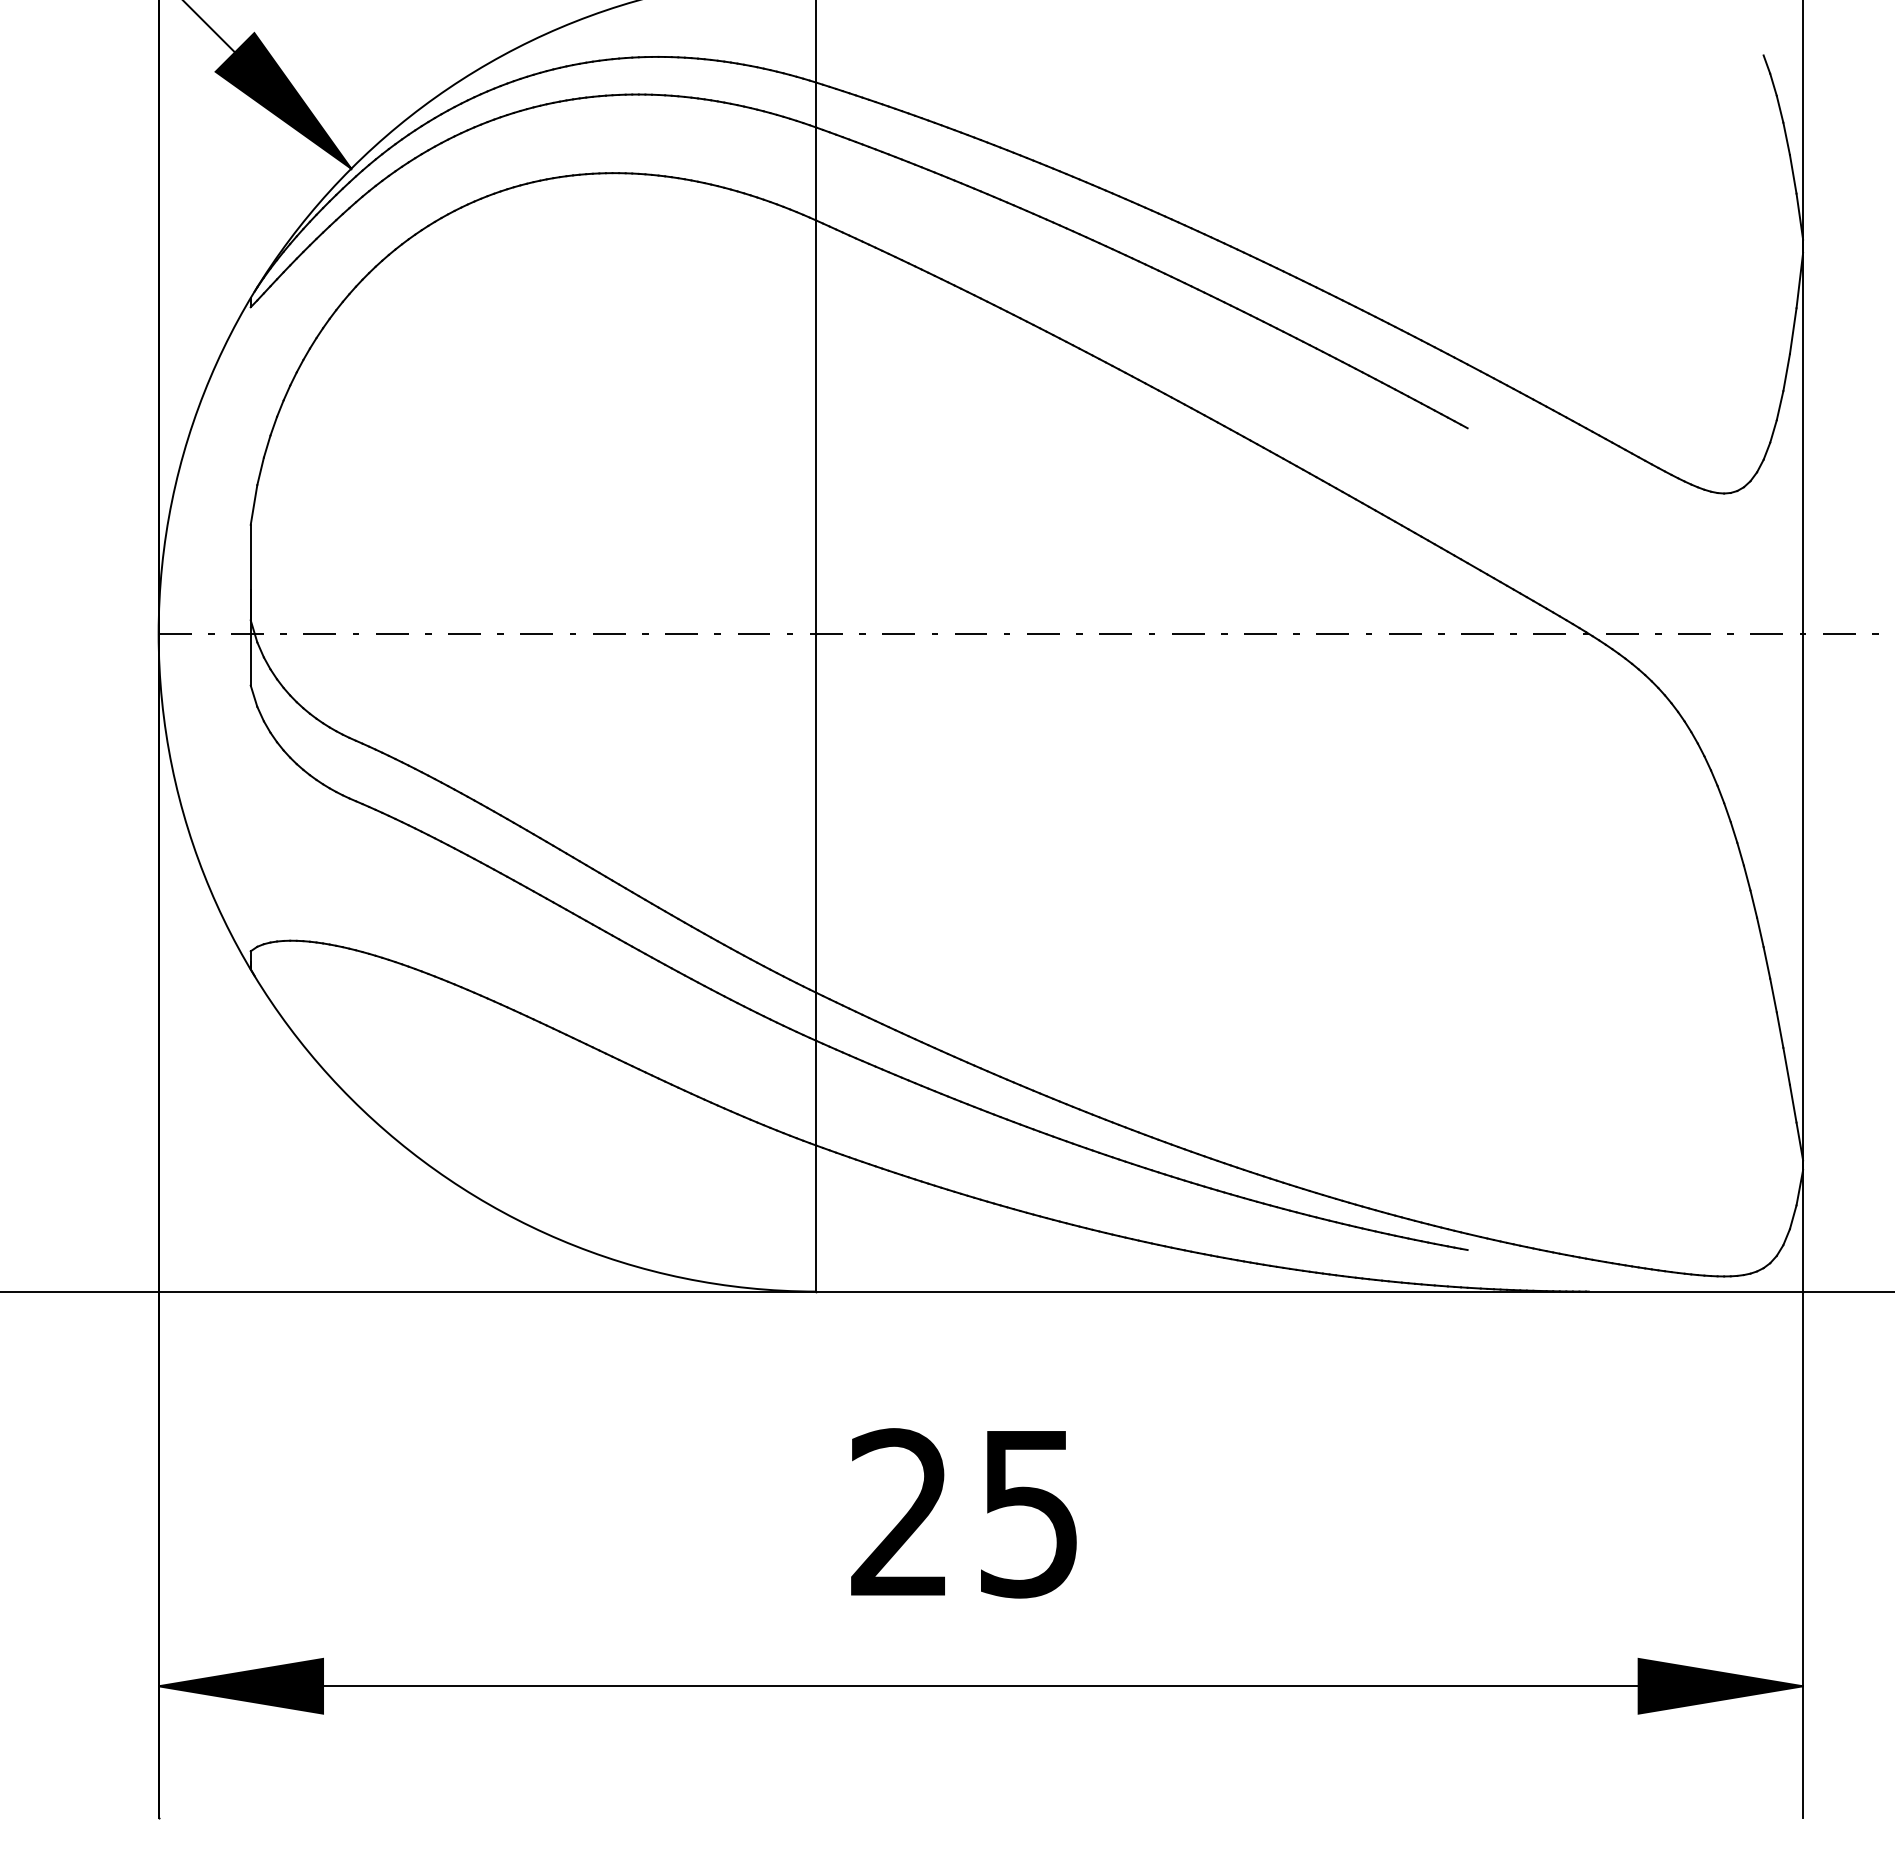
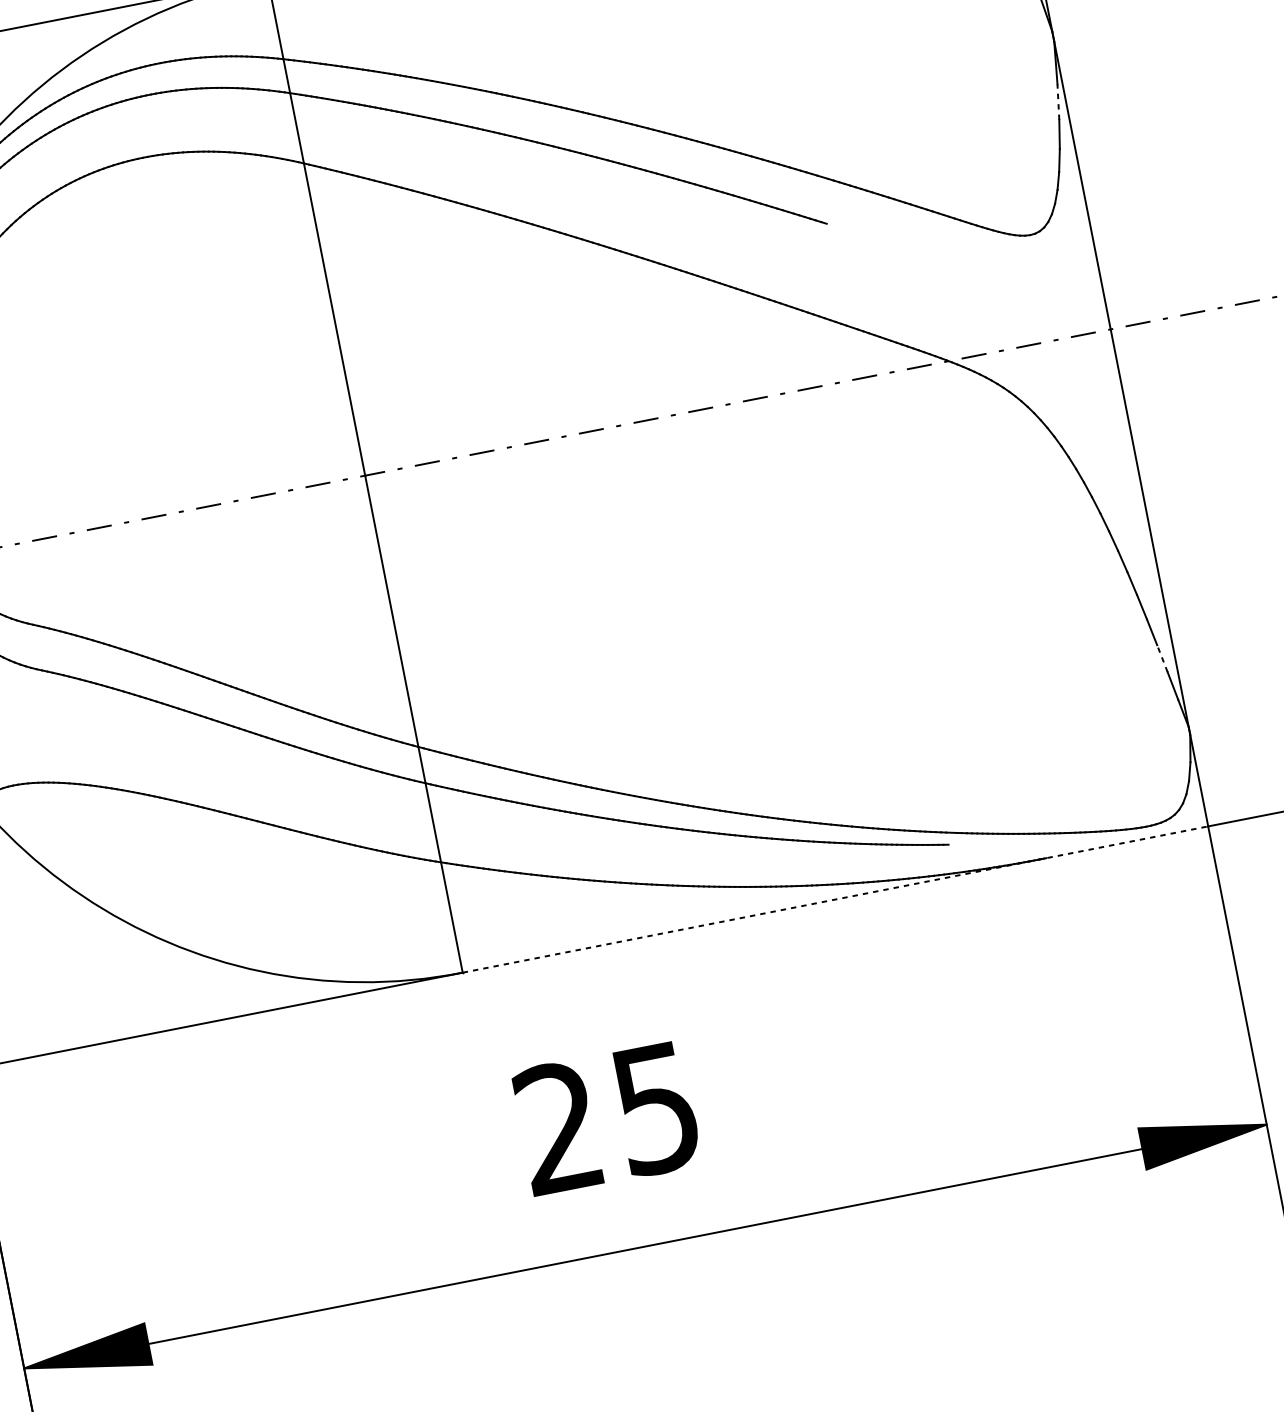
line: (1793, 330) -> (1058, 101), solid -> dashed
line: (1786, 1066) -> (1162, 658), solid -> dashed
line: (1310, 1291) -> (836, 899), solid -> dashed

